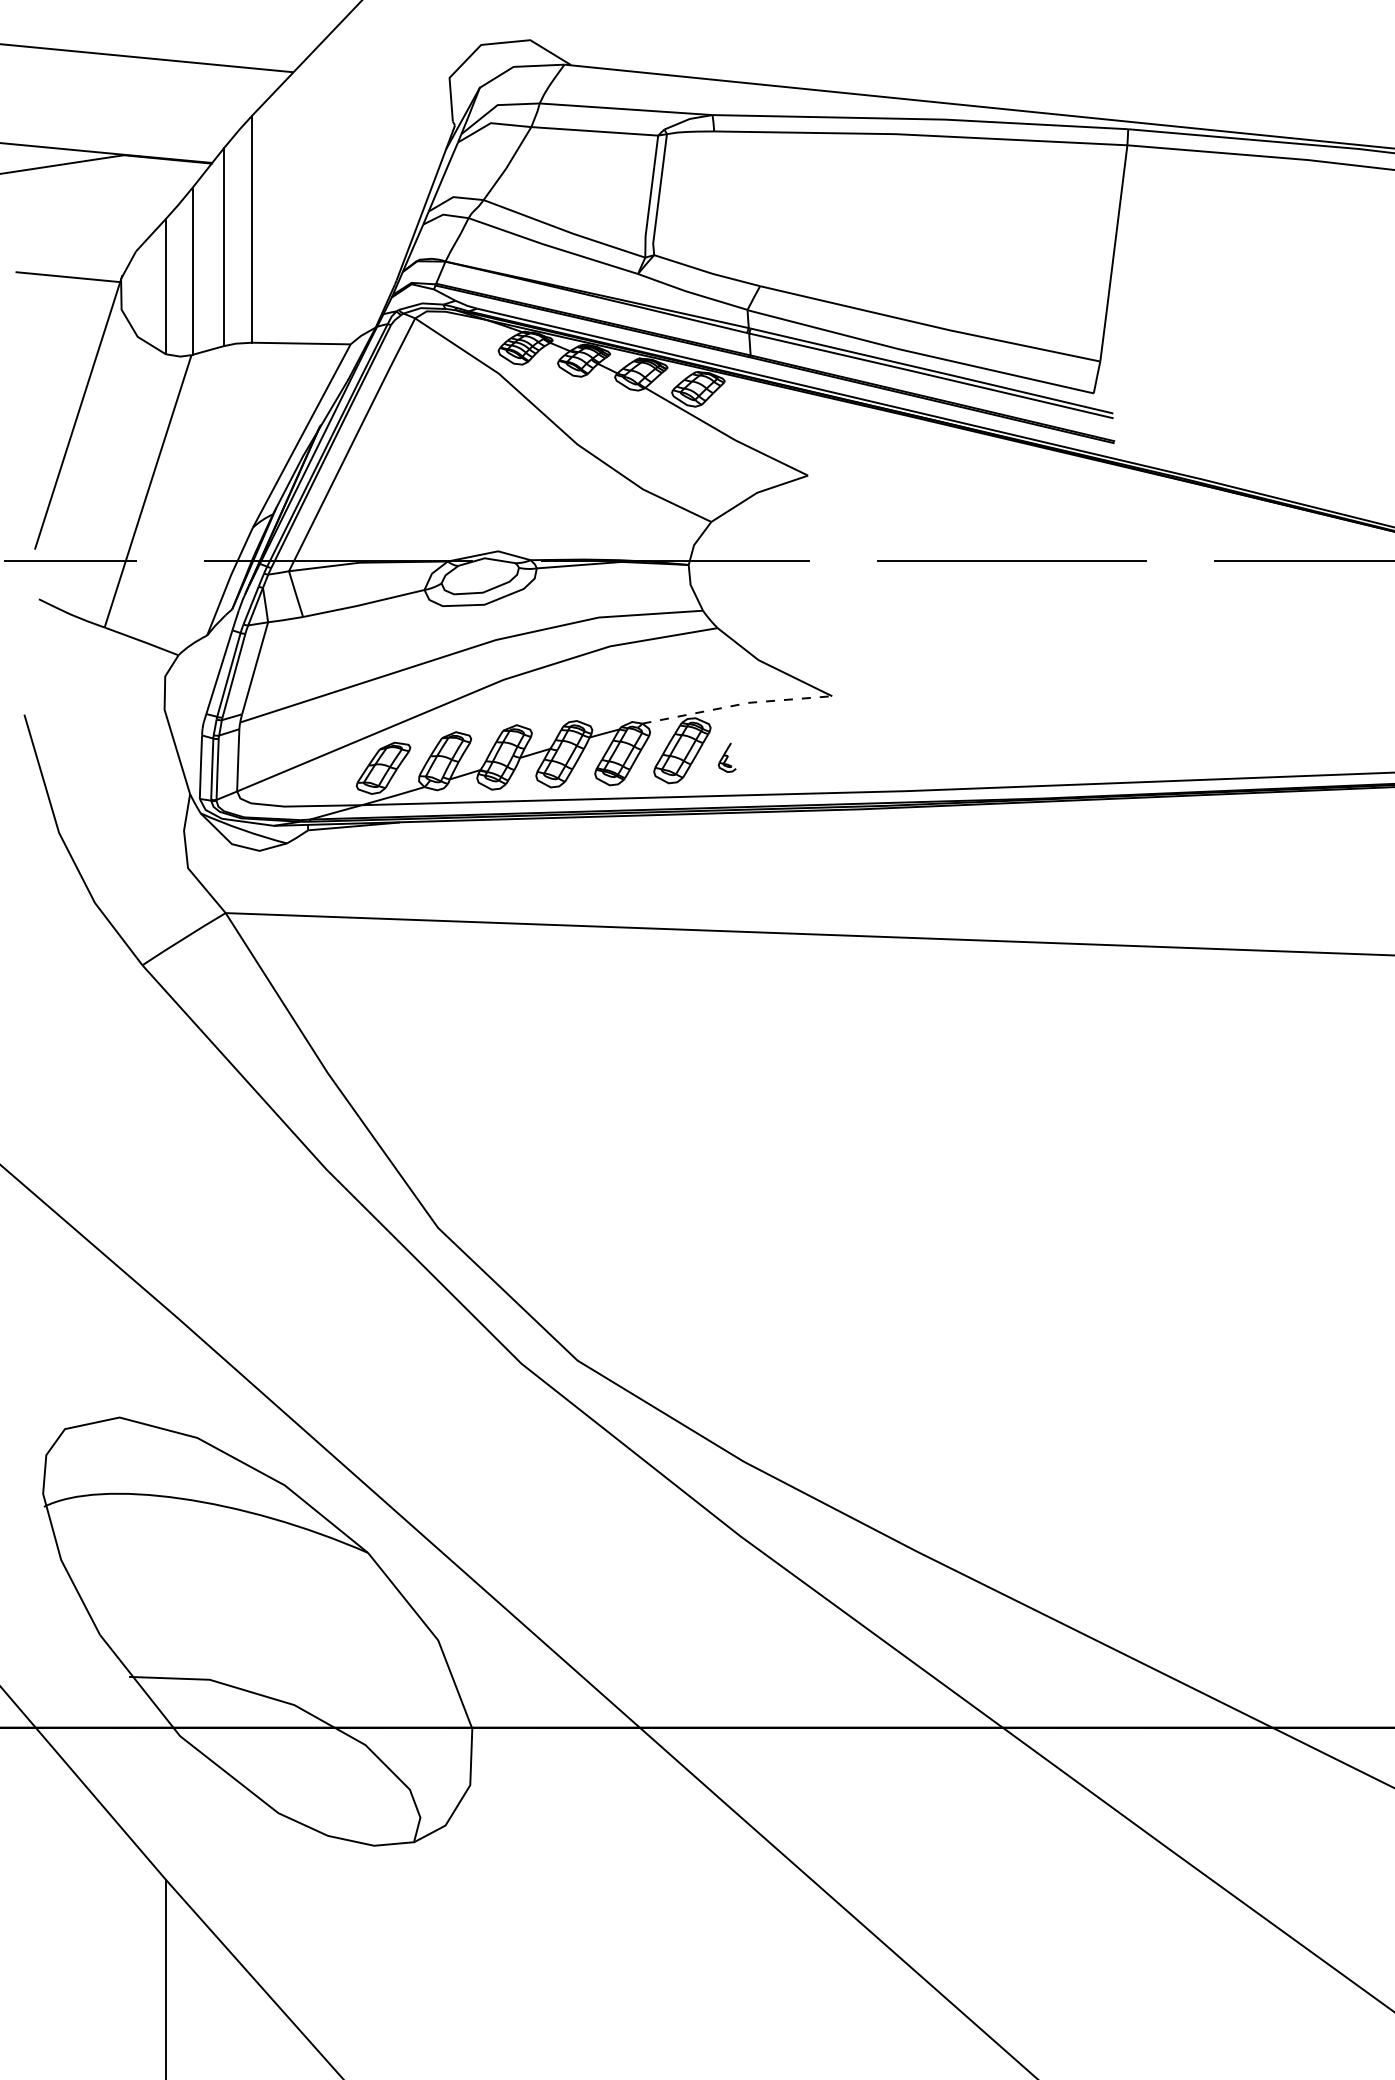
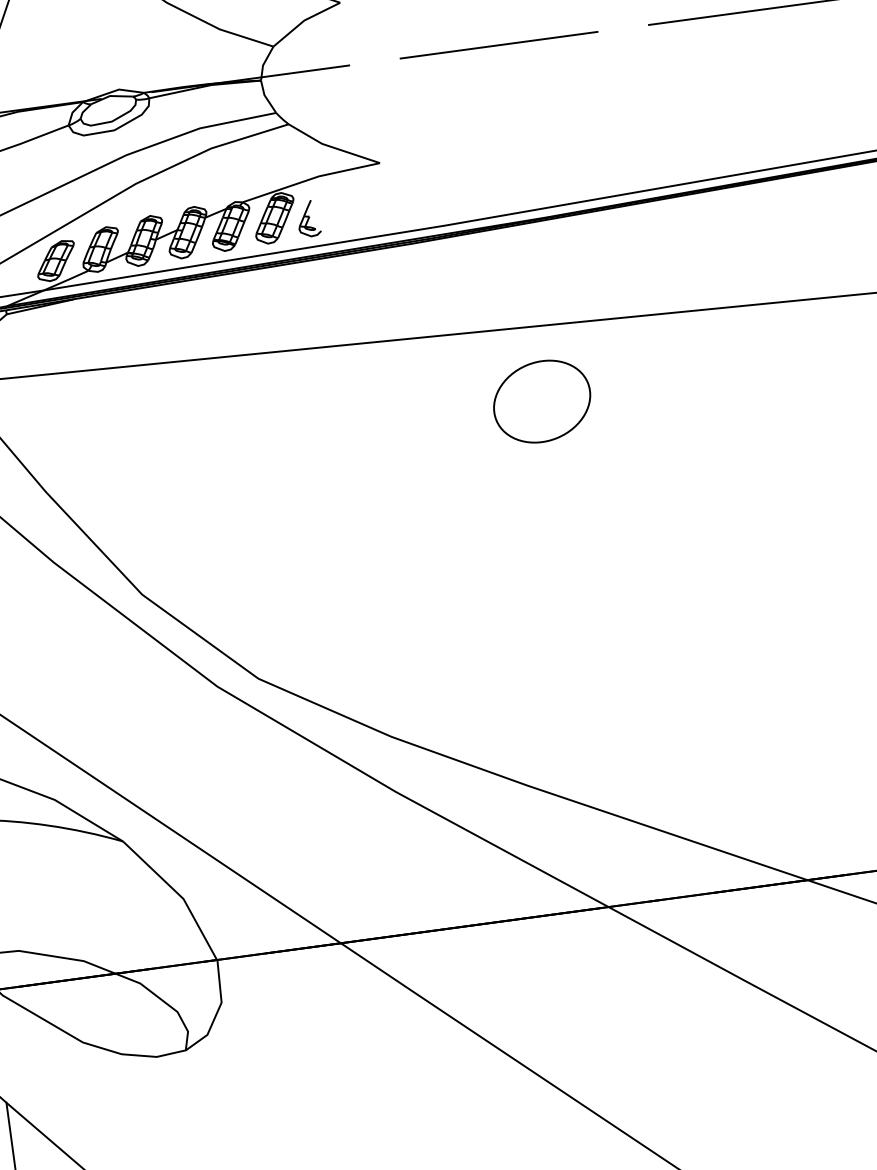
line: (736, 705) -> (310, 179), dashed -> solid
part: (727, 757) -> (308, 218), size x1.67
part: (1004, 1042) -> (541, 401), added

